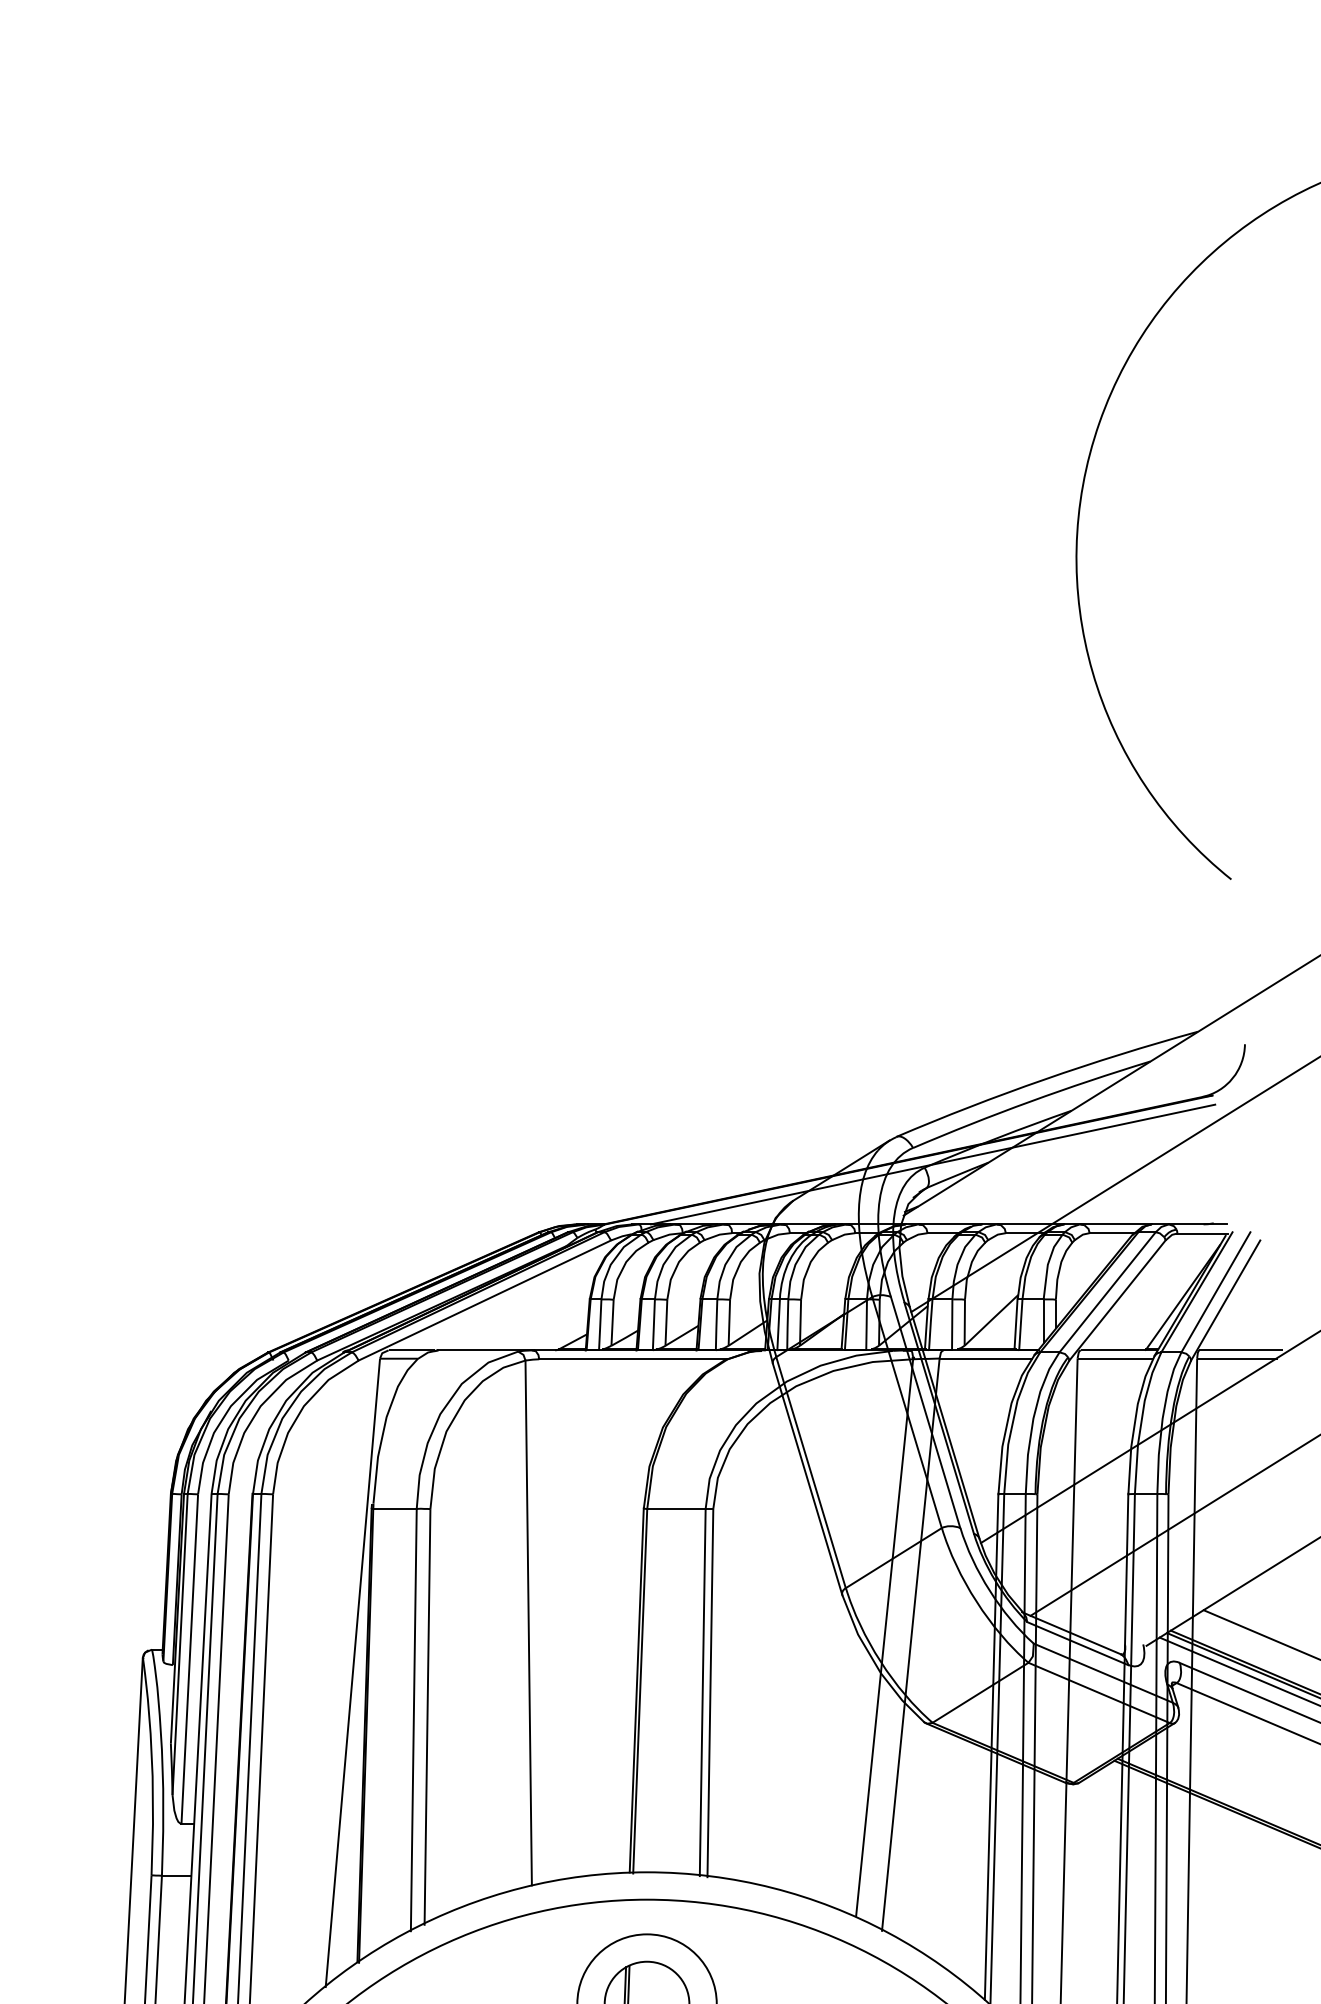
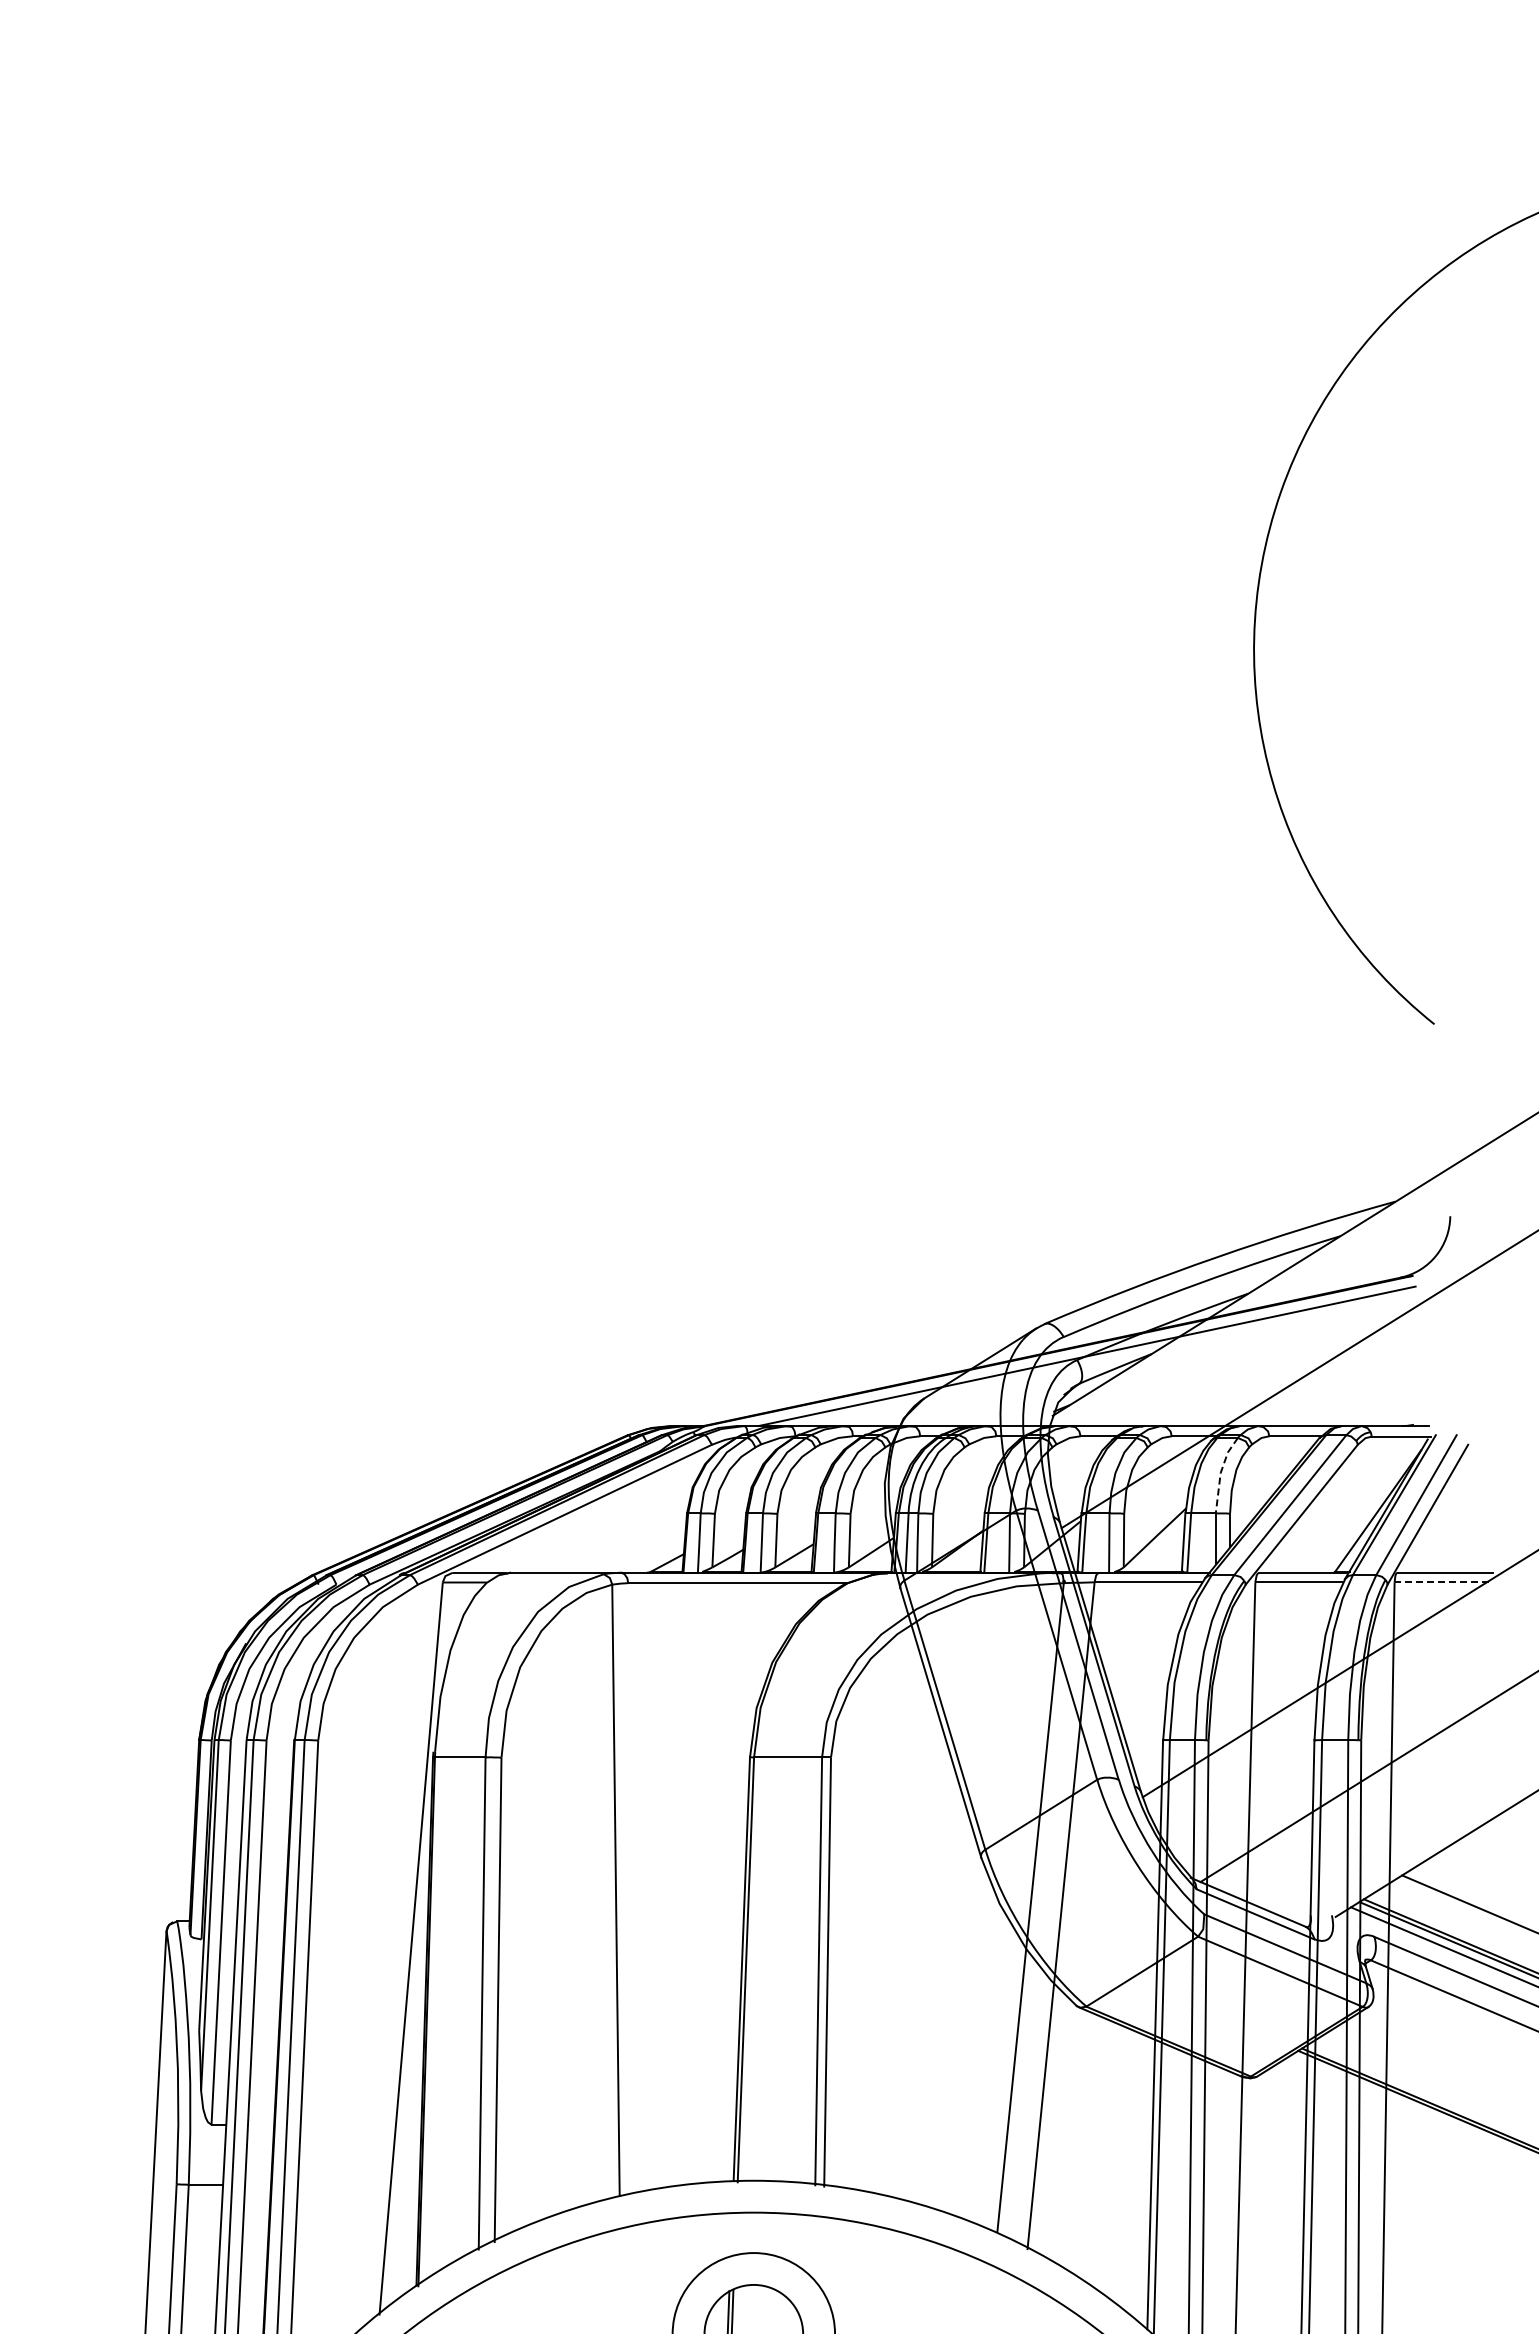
line: (1047, 1265) -> (1220, 1473), solid -> dashed
line: (1236, 1358) -> (1440, 1582), solid -> dashed

